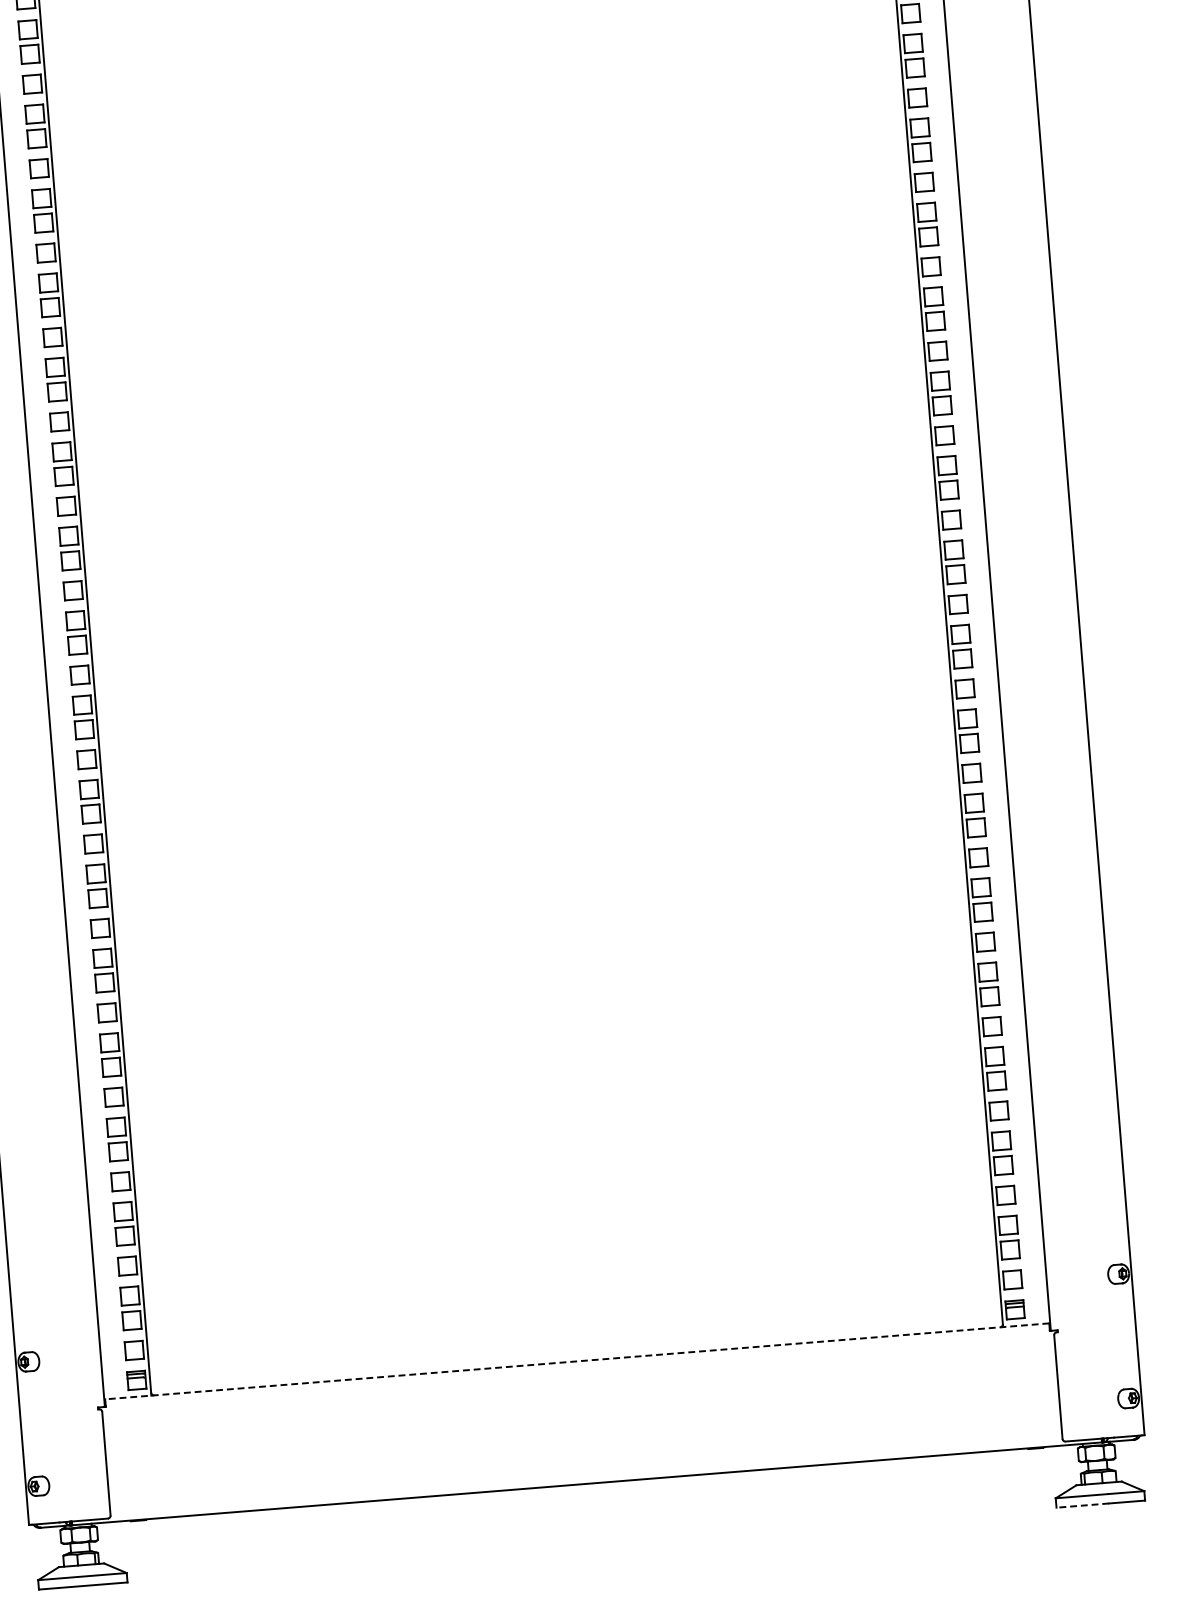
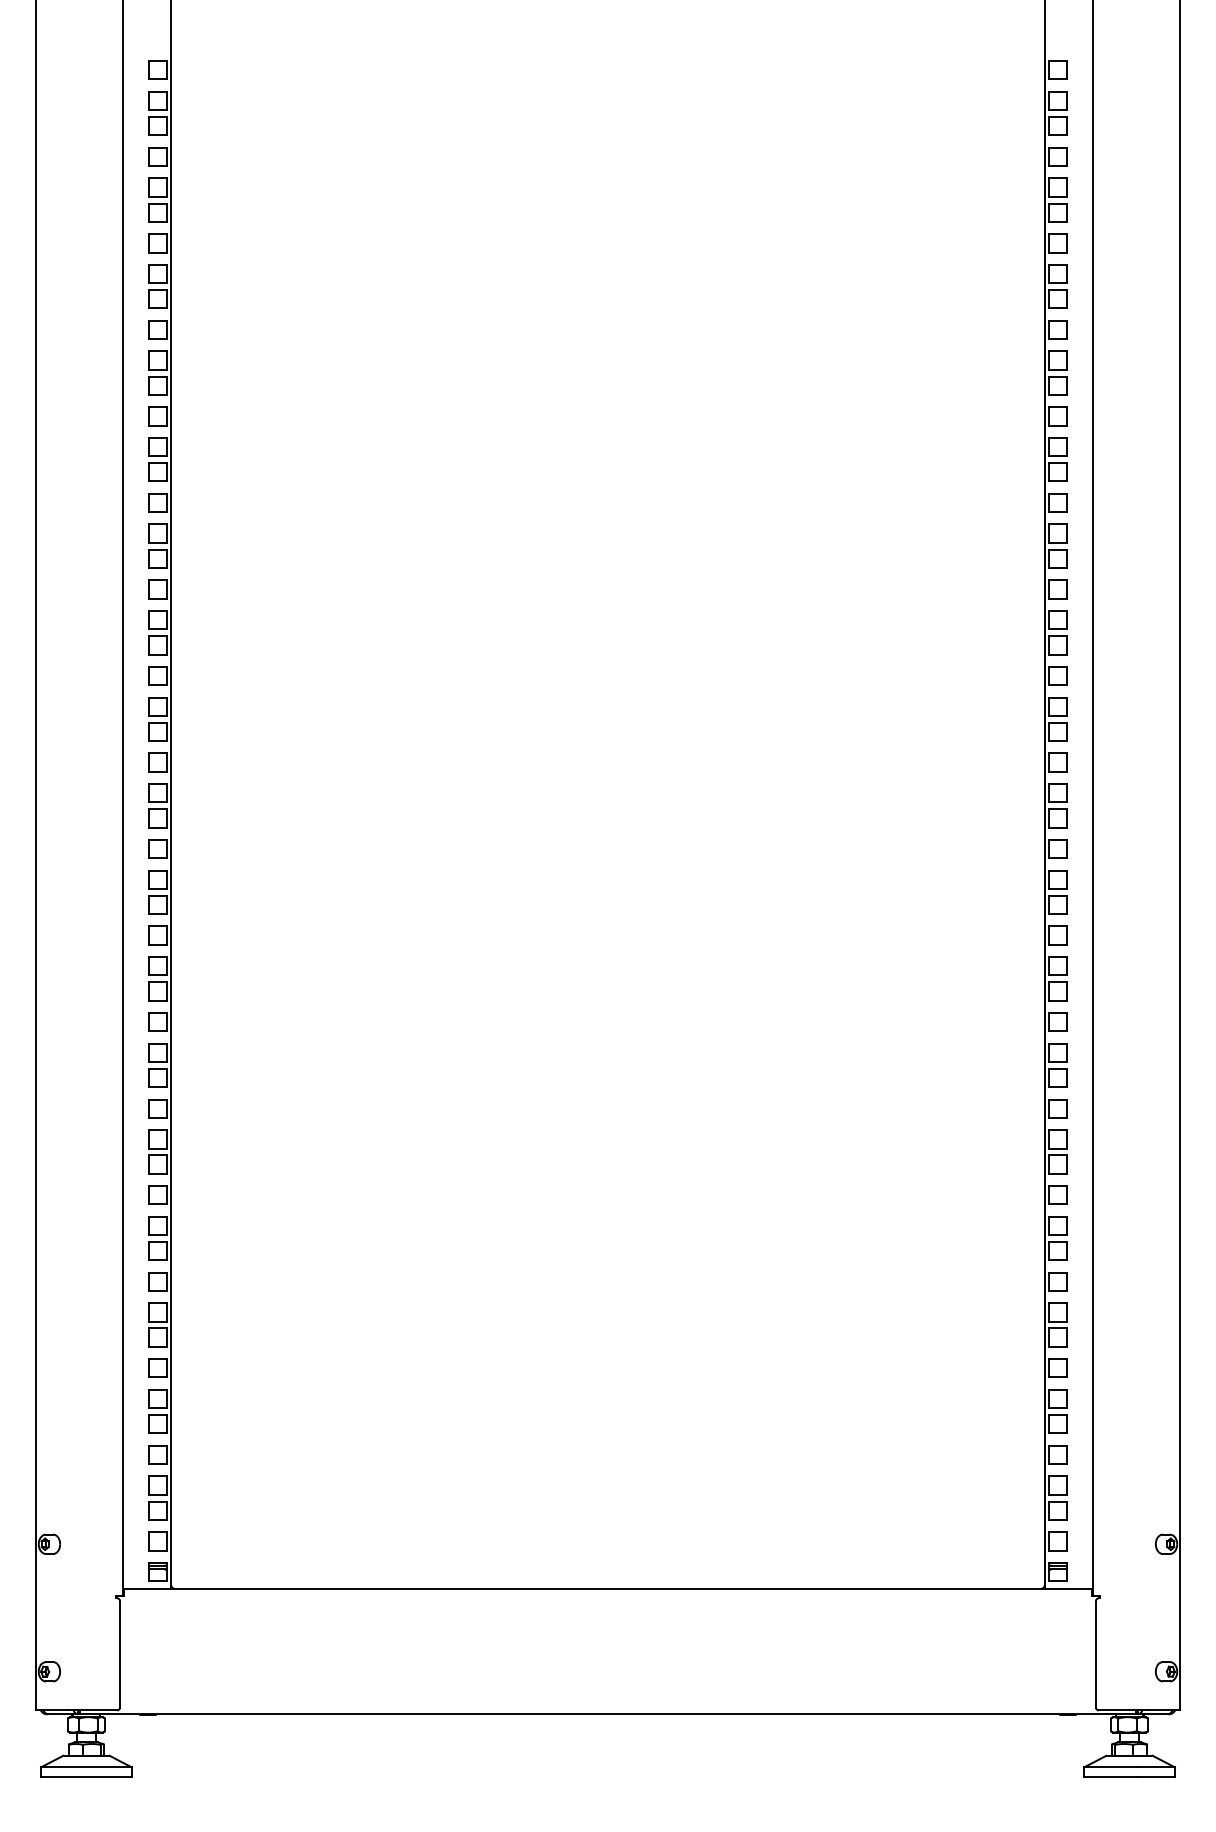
line: (576, 1361) -> (607, 1588), dashed -> solid
line: (1083, 1506) -> (1111, 1777), dashed -> solid

